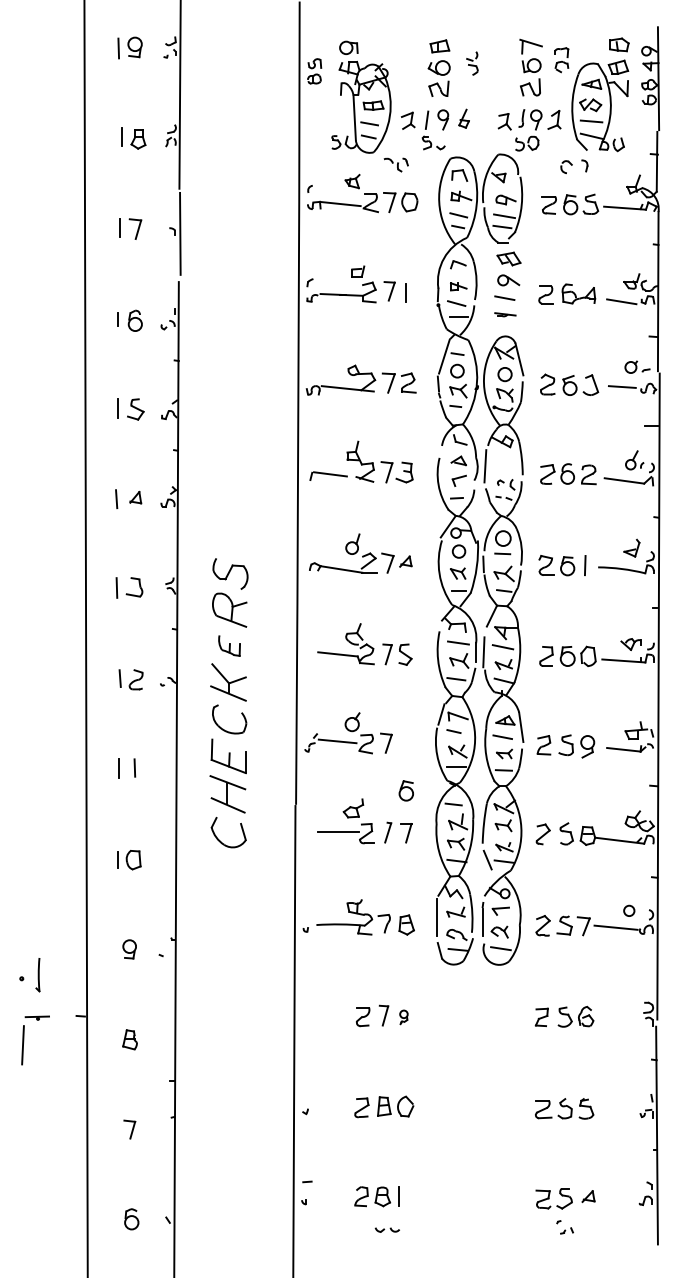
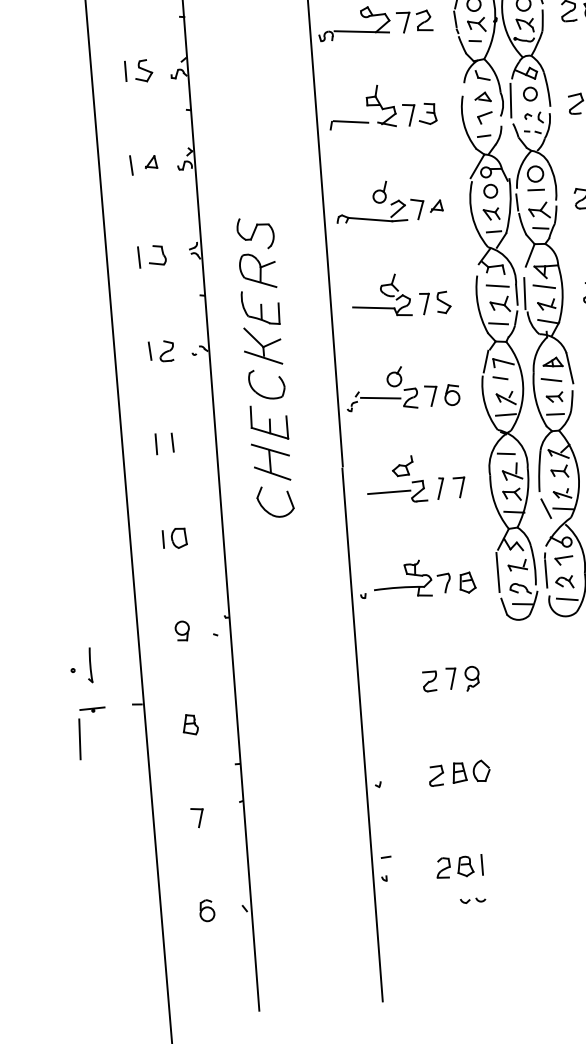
circle: (504, 461) -> (530, 94), added
part: (229, 645) -> (260, 307), size x1.67
part: (405, 790) -> (451, 394), moved
part: (403, 1017) -> (472, 678), size x1.67

